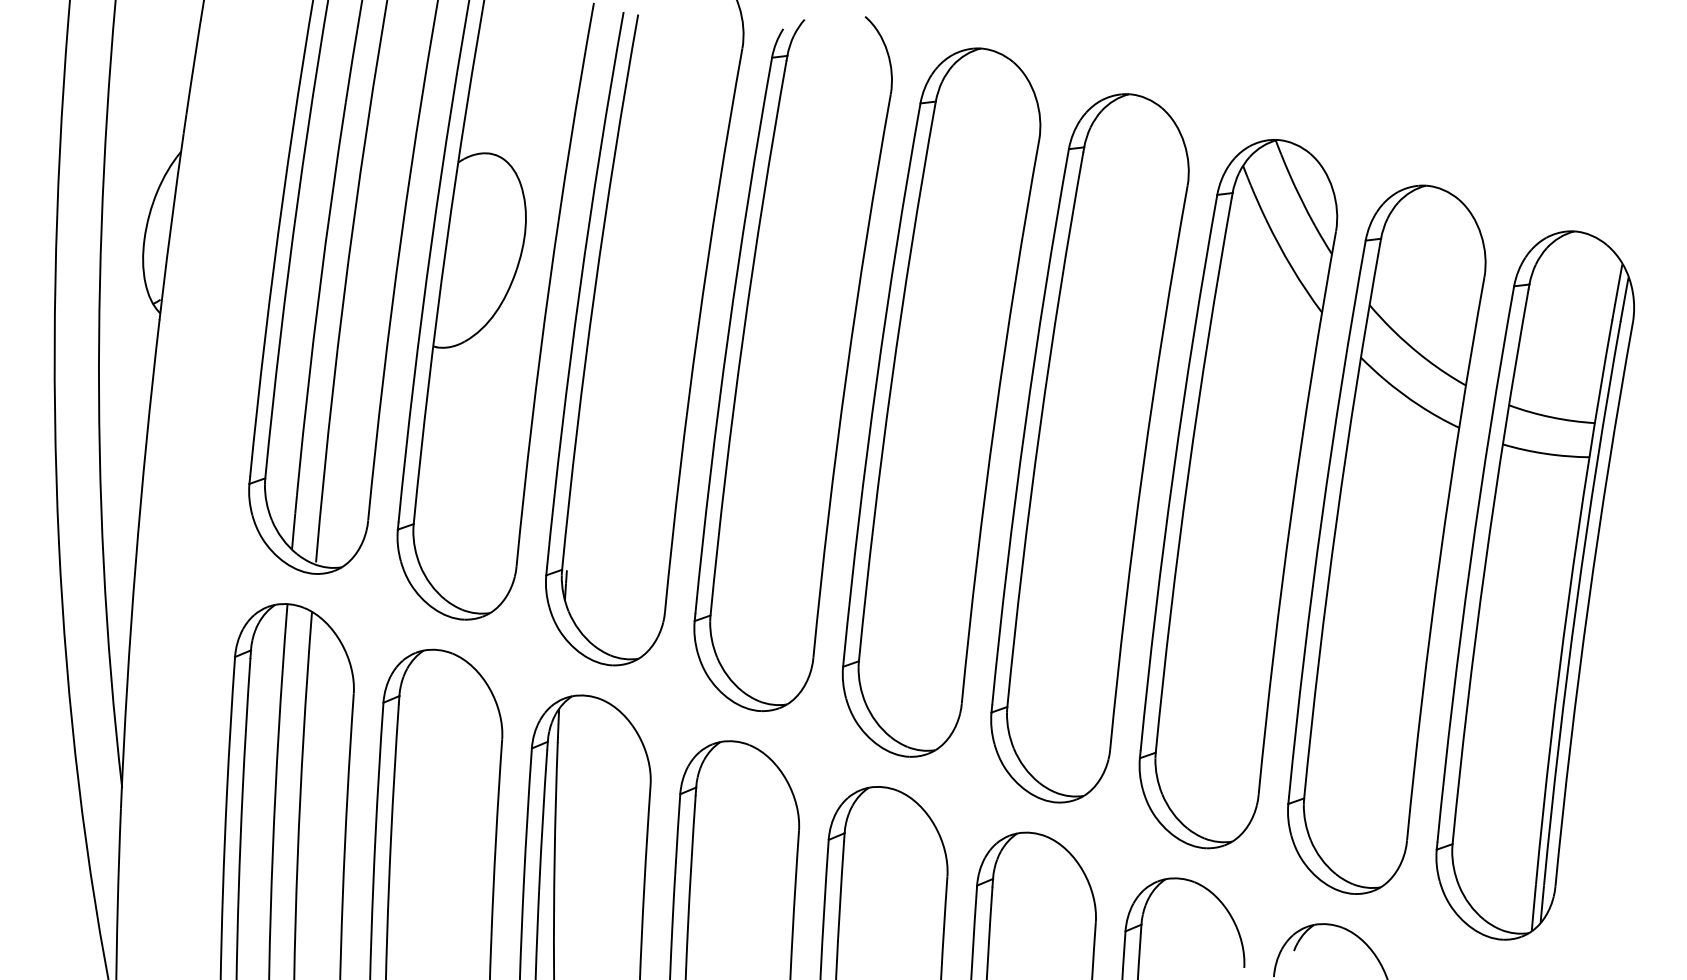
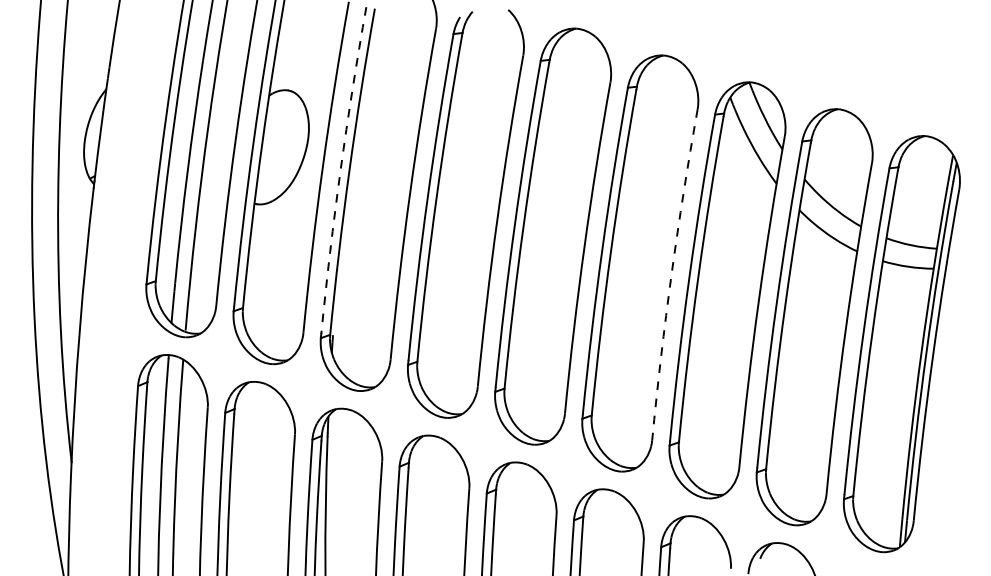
arc: (579, 289) -> (340, 170), solid -> dashed
arc: (1143, 467) -> (671, 274), solid -> dashed

